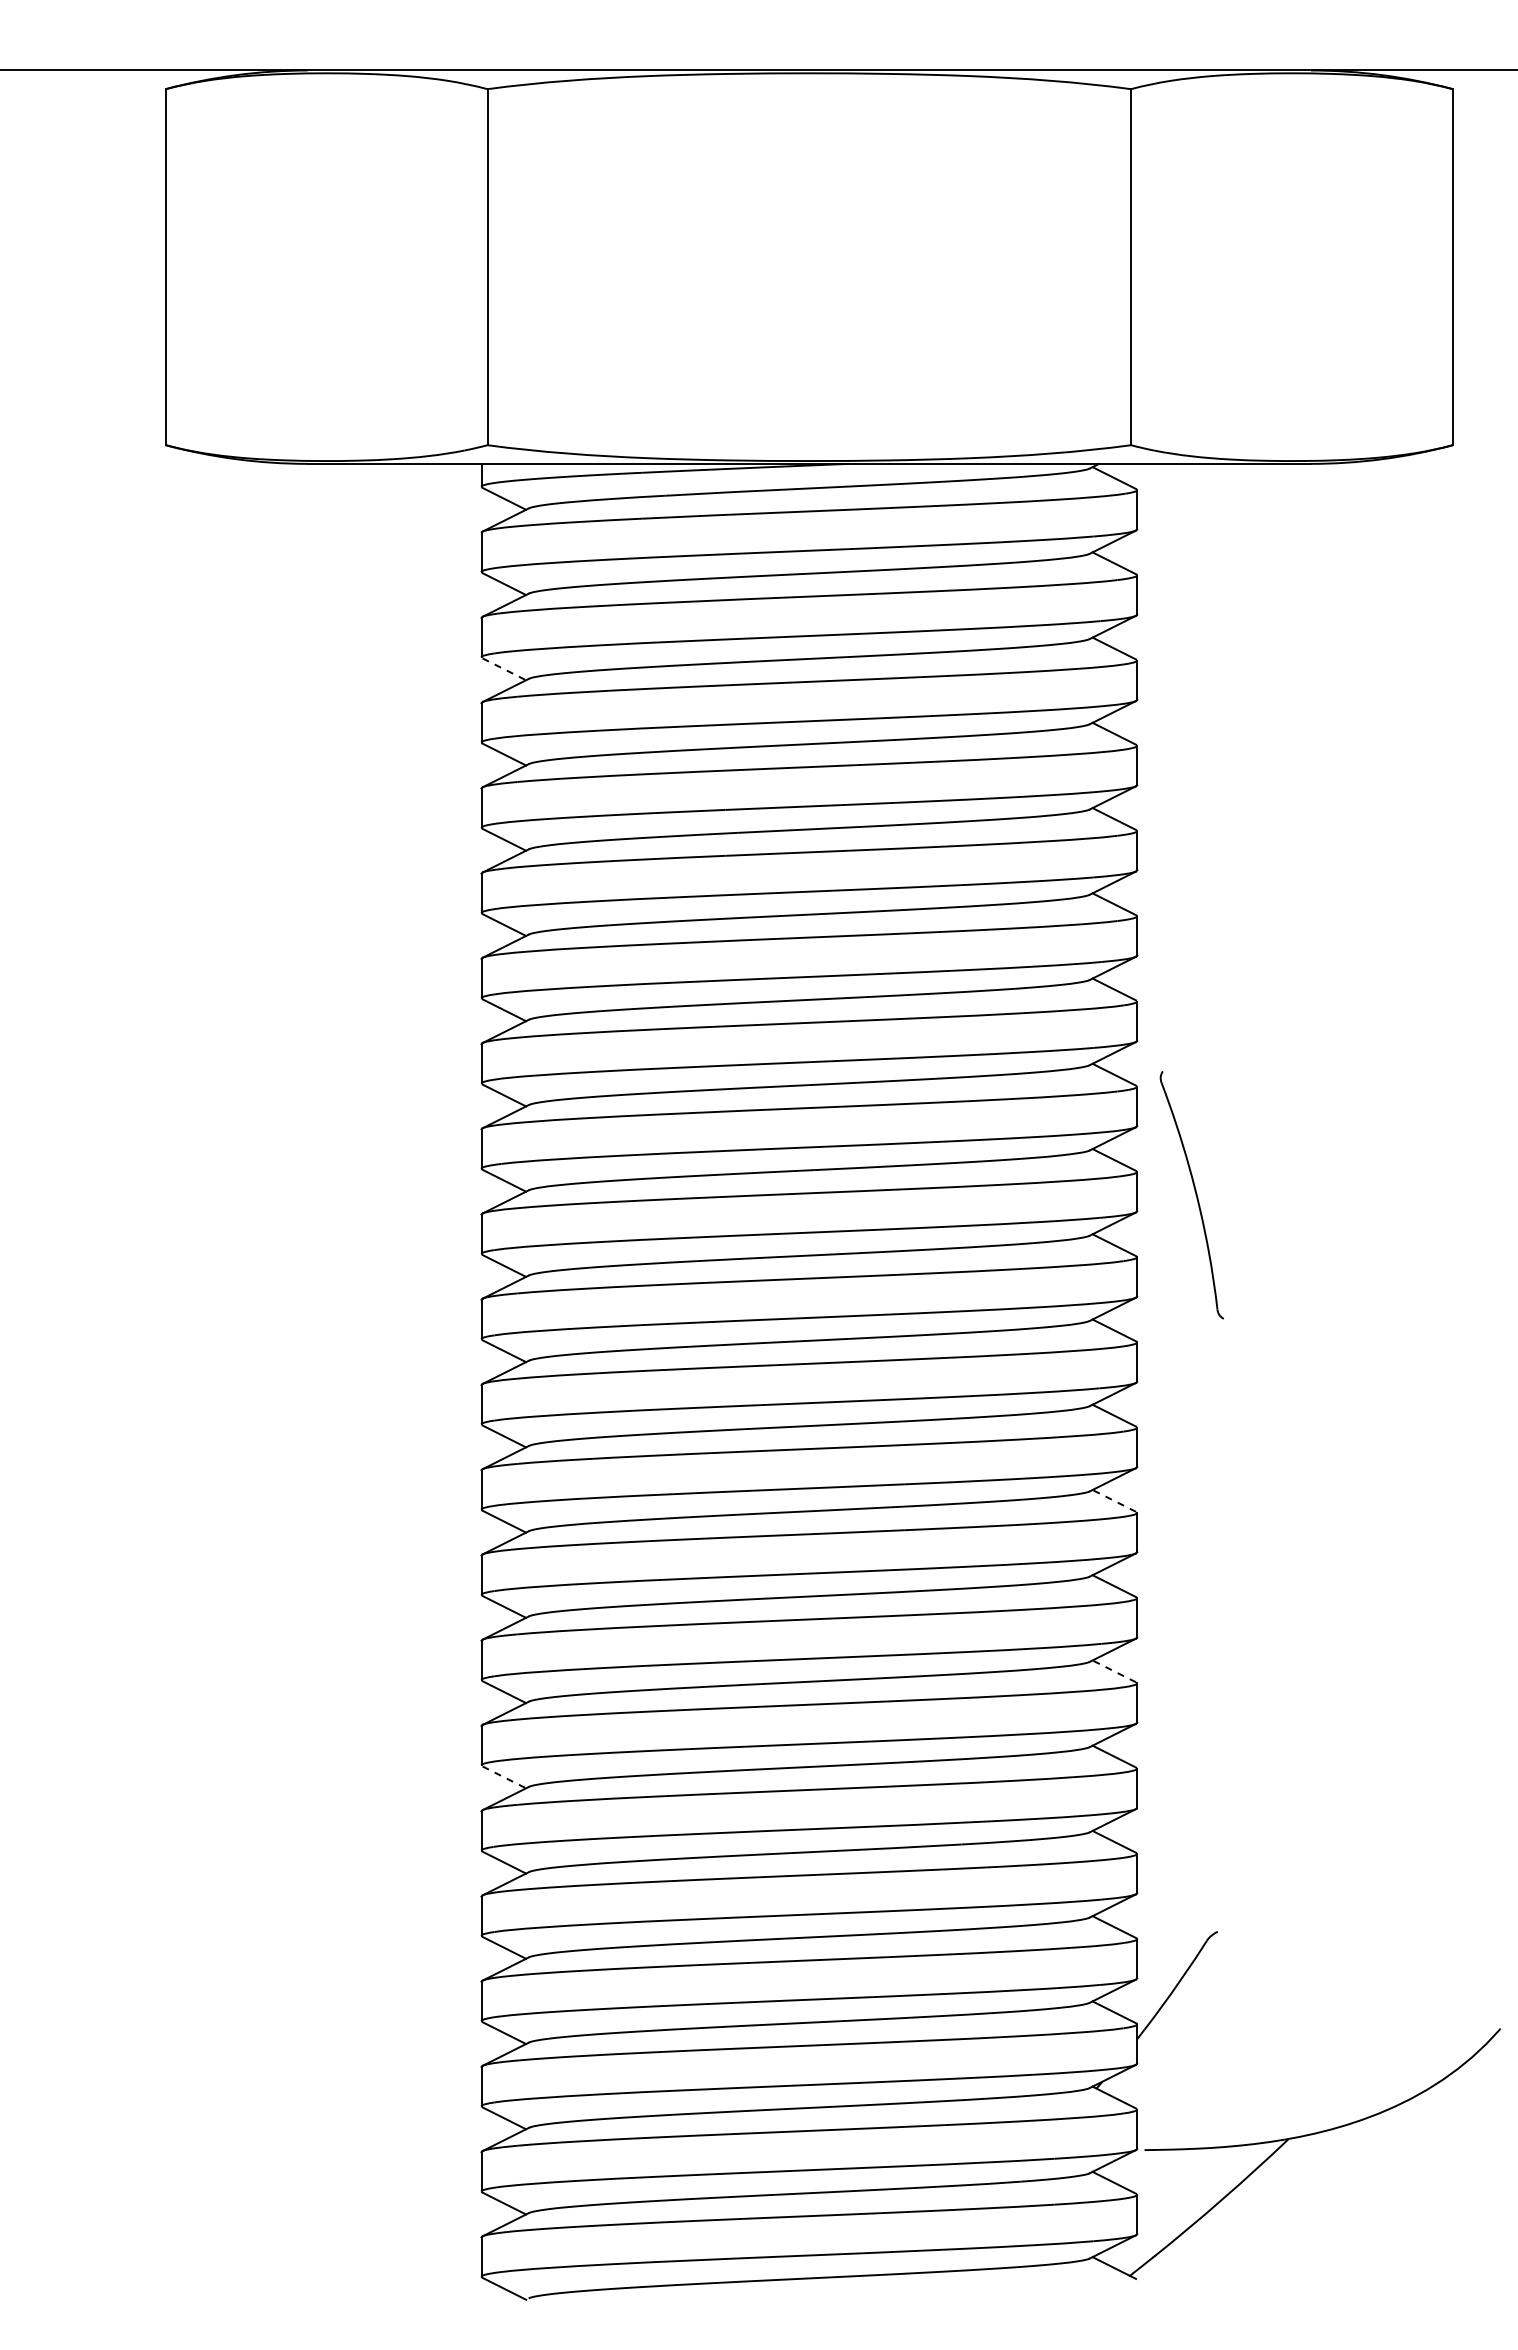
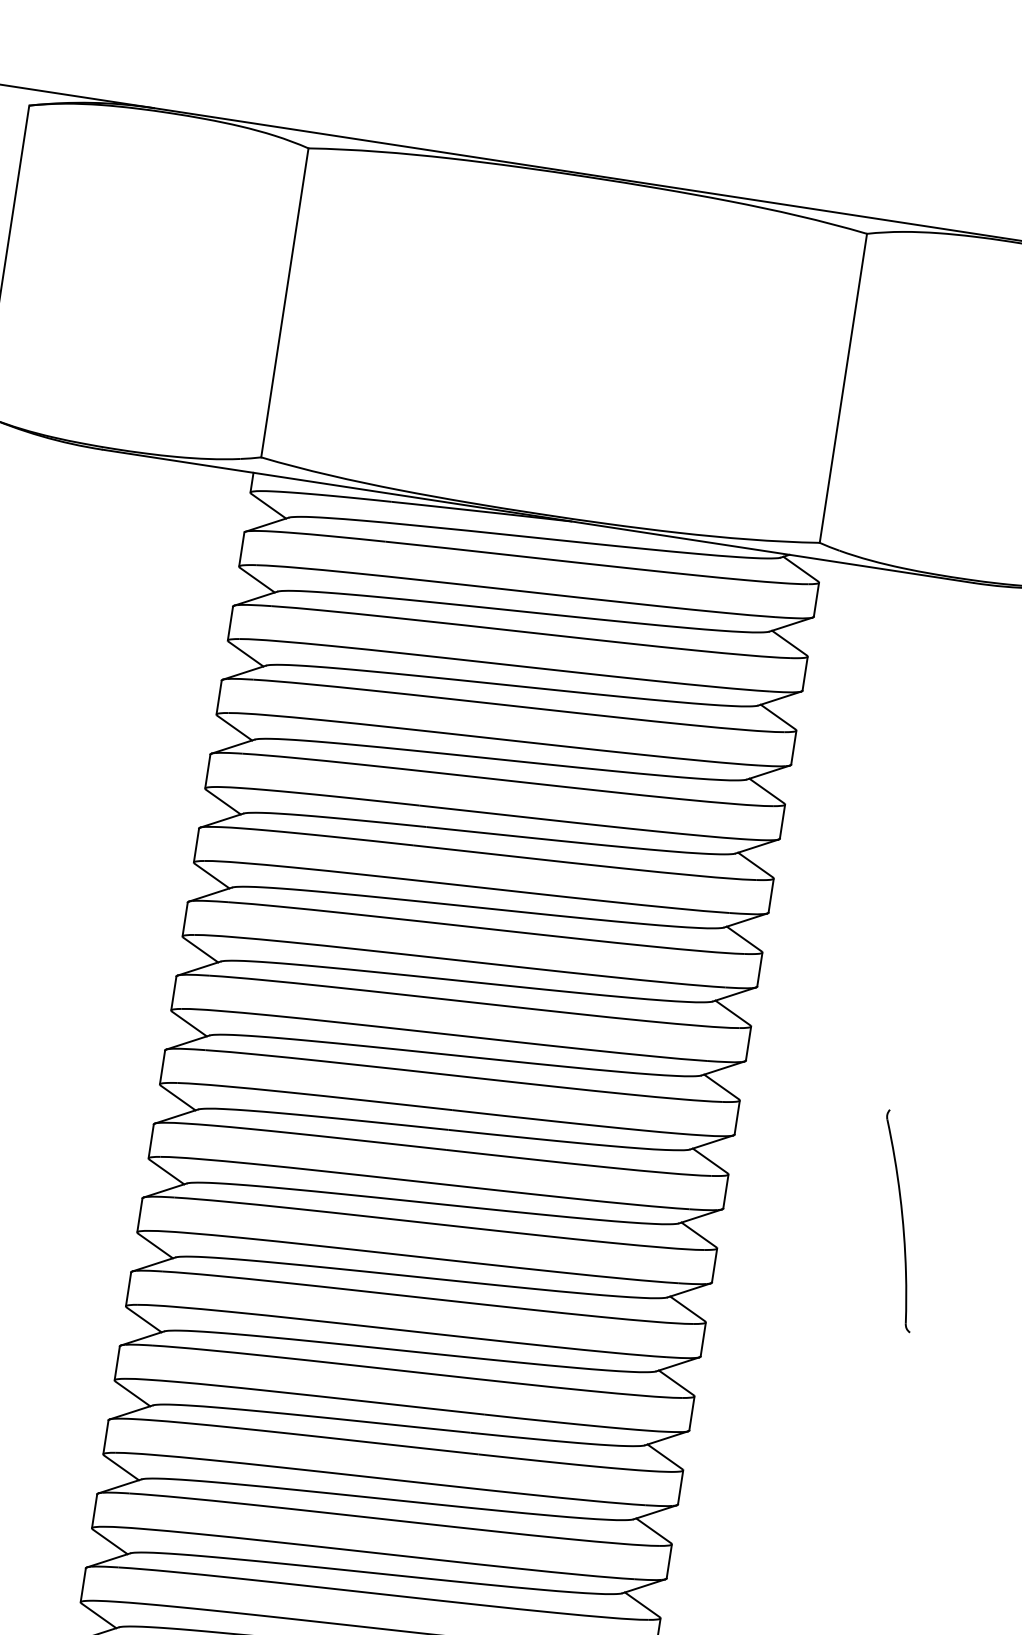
line: (504, 669) -> (246, 654), dashed -> solid
part: (1191, 1195) -> (898, 1221), moved
line: (1113, 1500) -> (664, 1456), dashed -> solid
line: (1113, 1671) -> (641, 1604), dashed -> solid
line: (504, 1777) -> (99, 1615), dashed -> solid

